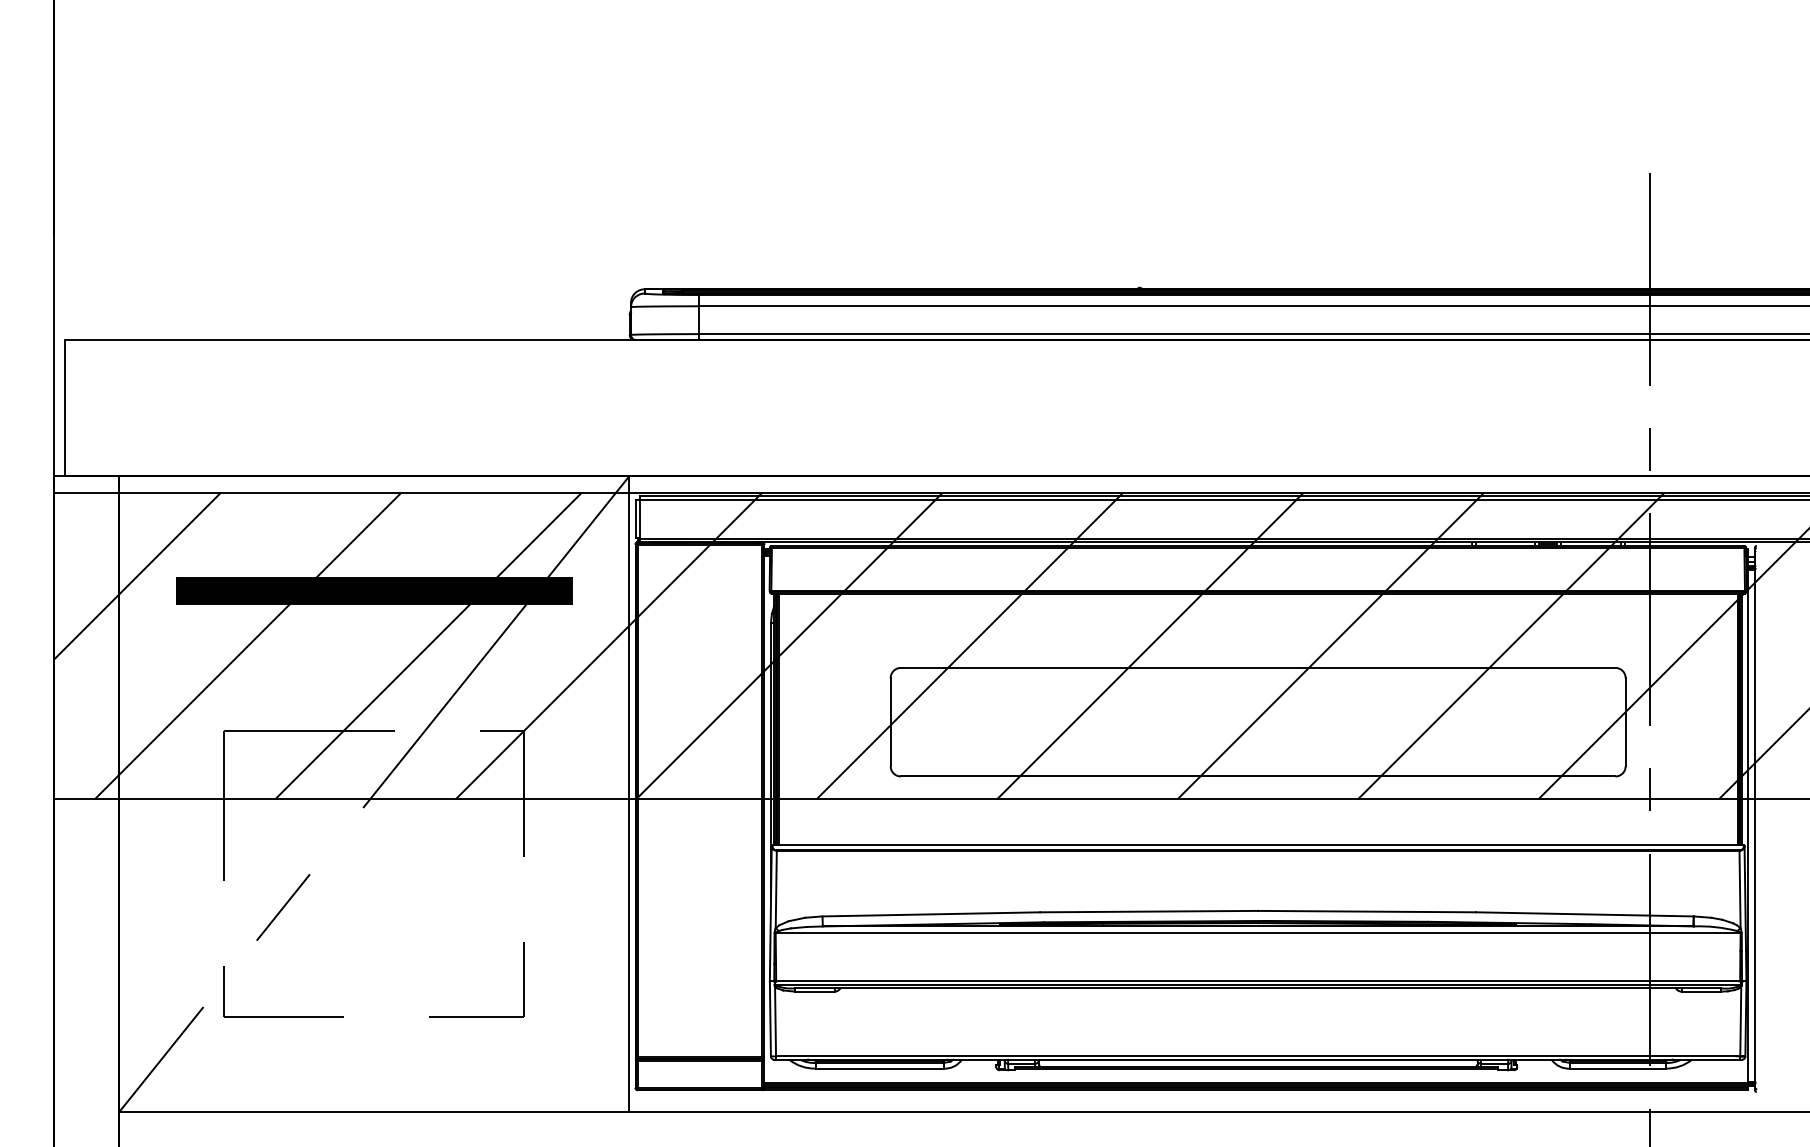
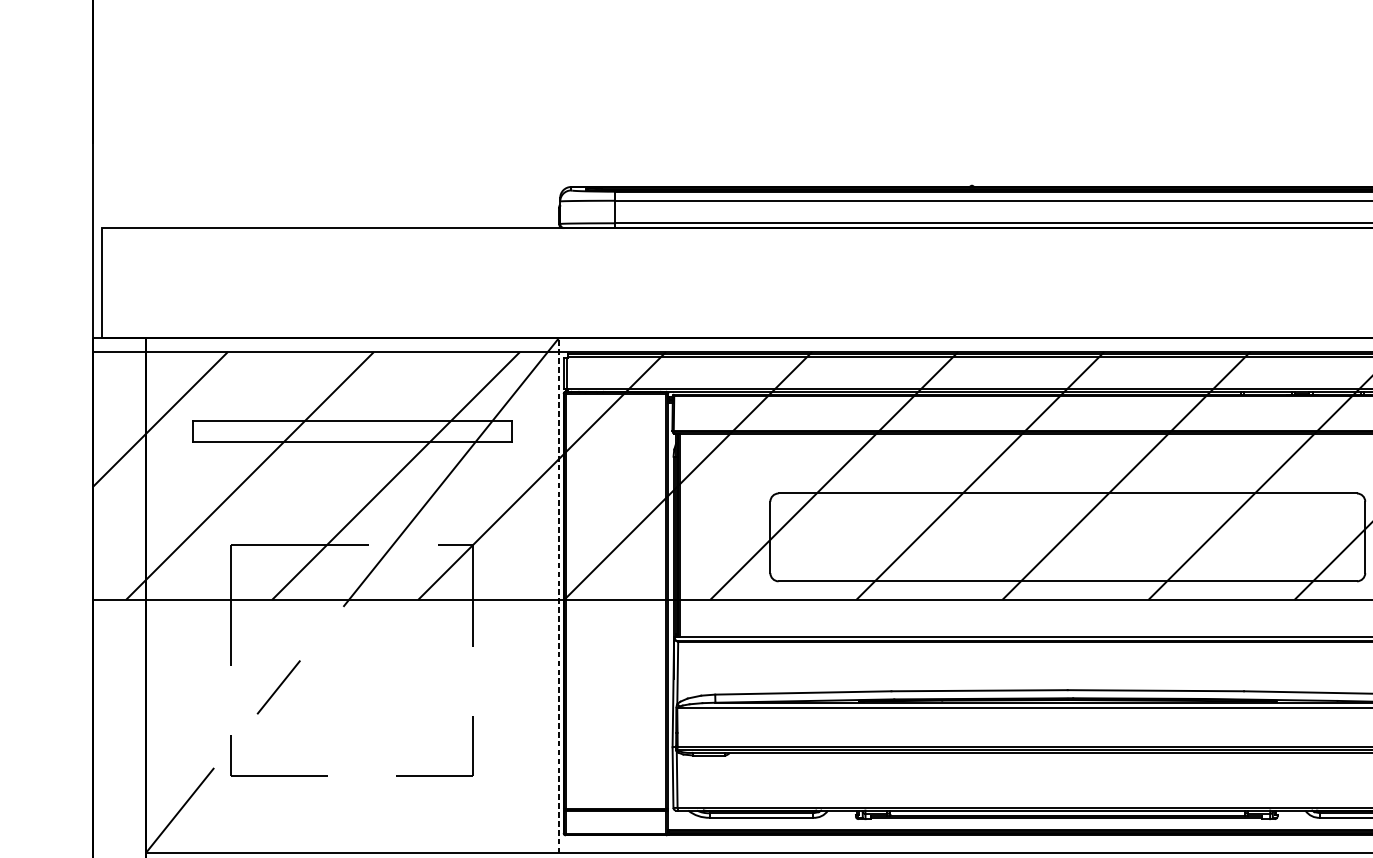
hatch: (373, 590) -> (351, 430), removed
line: (629, 793) -> (558, 595), solid -> dashed

